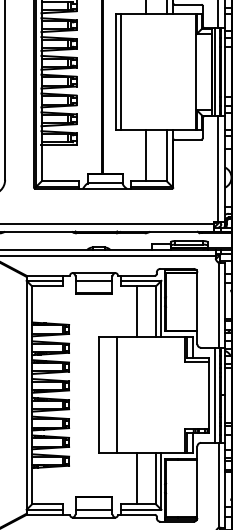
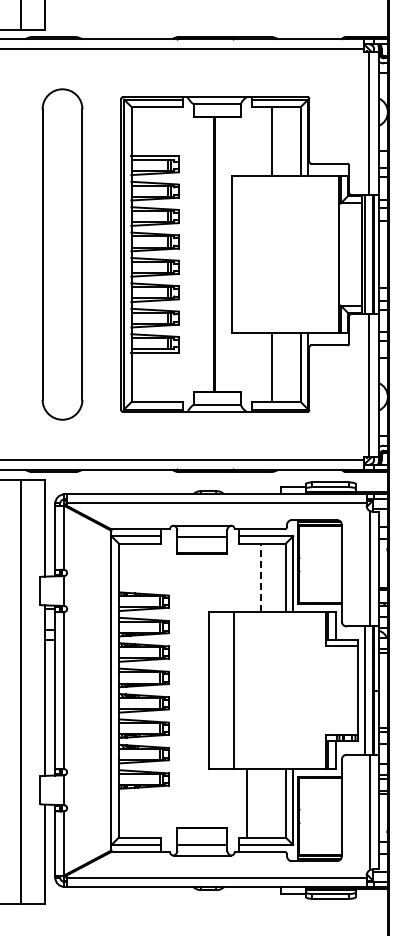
line: (120, 72) -> (238, 254), removed
line: (137, 311) -> (260, 577), solid -> dashed
line: (137, 478) -> (246, 803), moved

